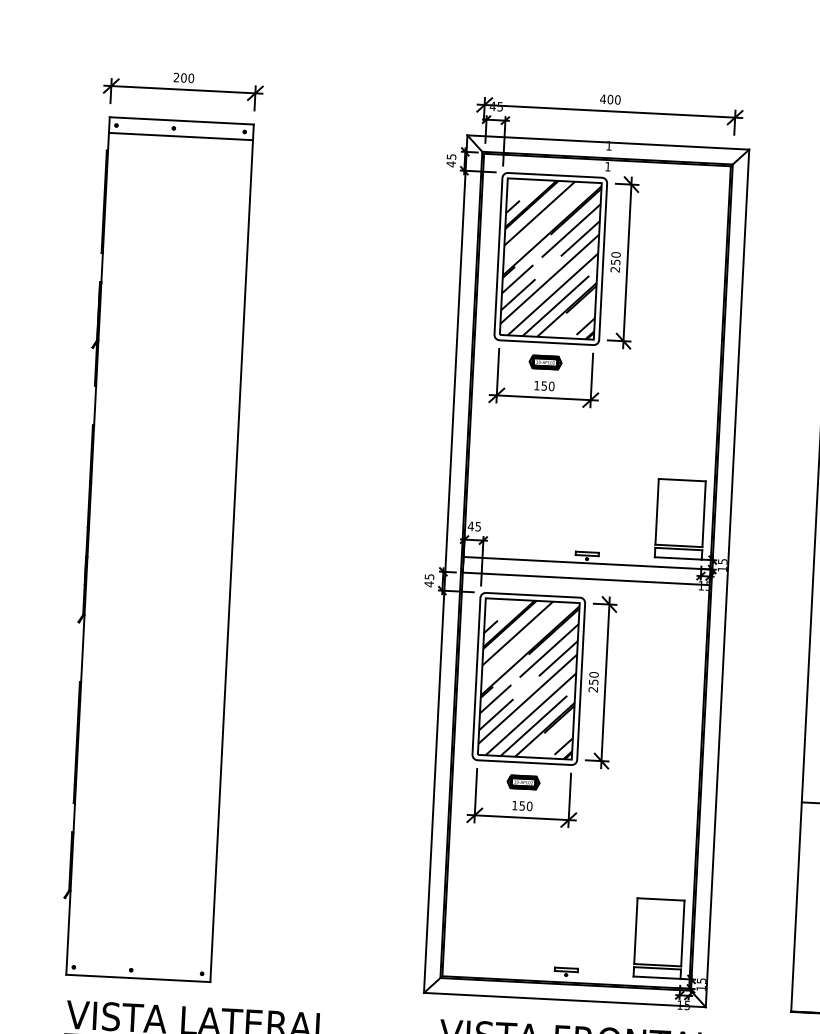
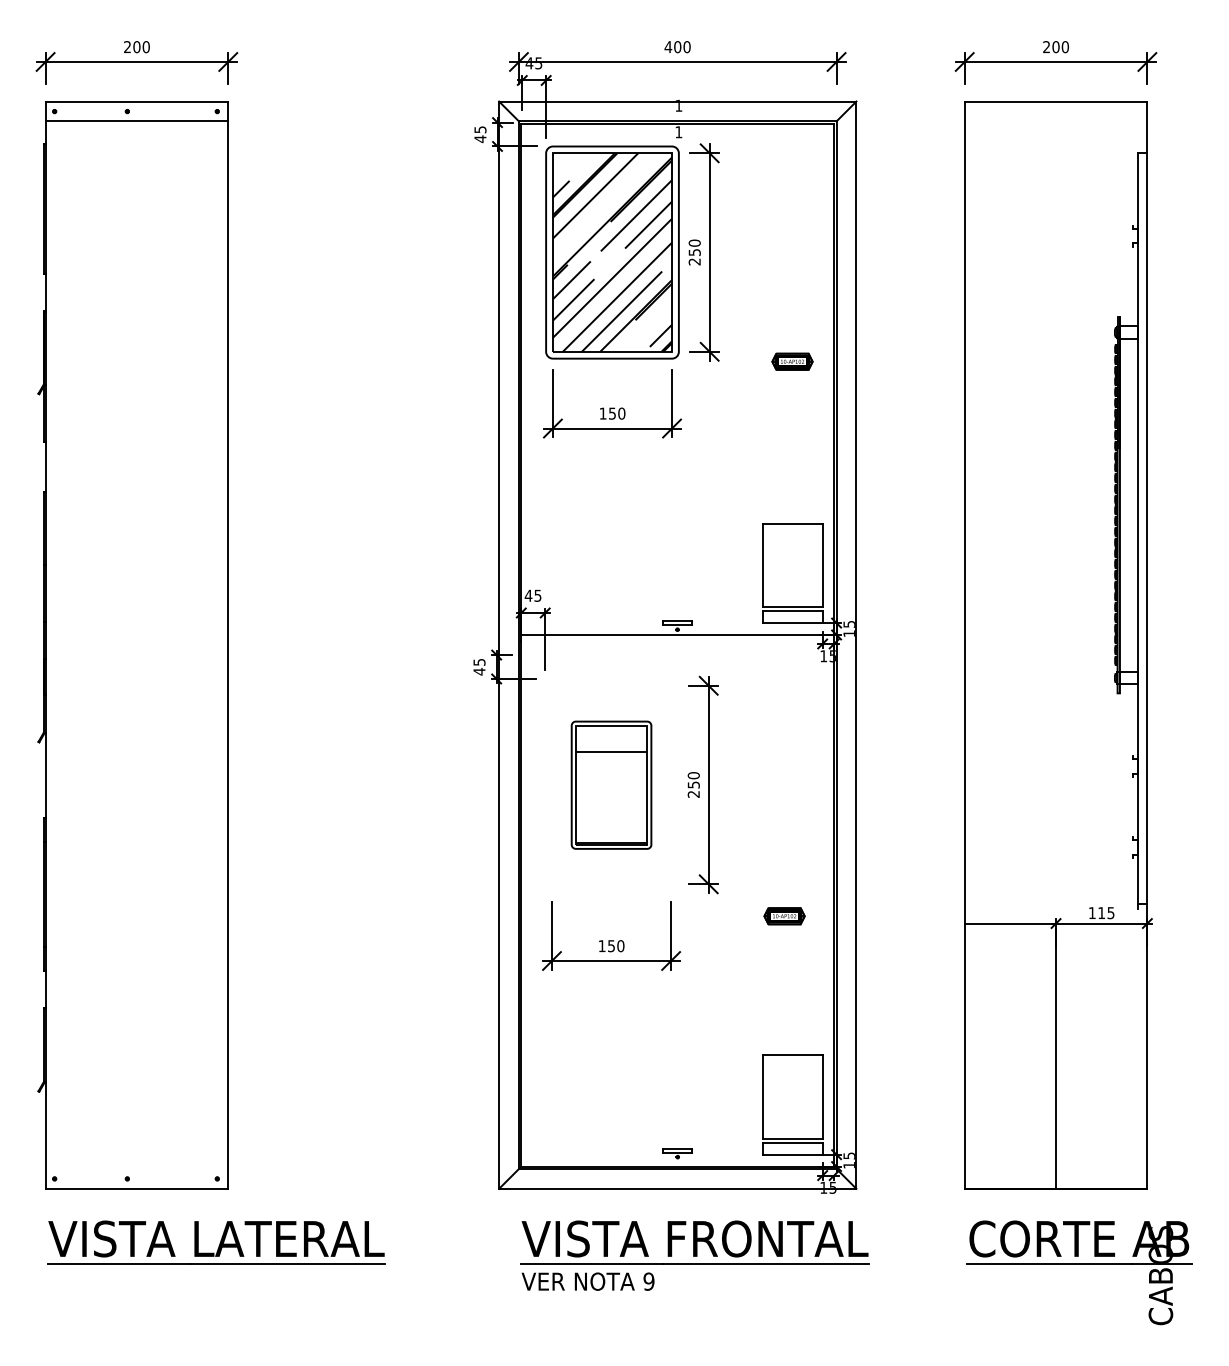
part: (545, 362) -> (792, 361), moved
line: (586, 578) -> (677, 654), removed
part: (528, 679) -> (611, 785), size x0.6
part: (523, 782) -> (784, 916), moved

